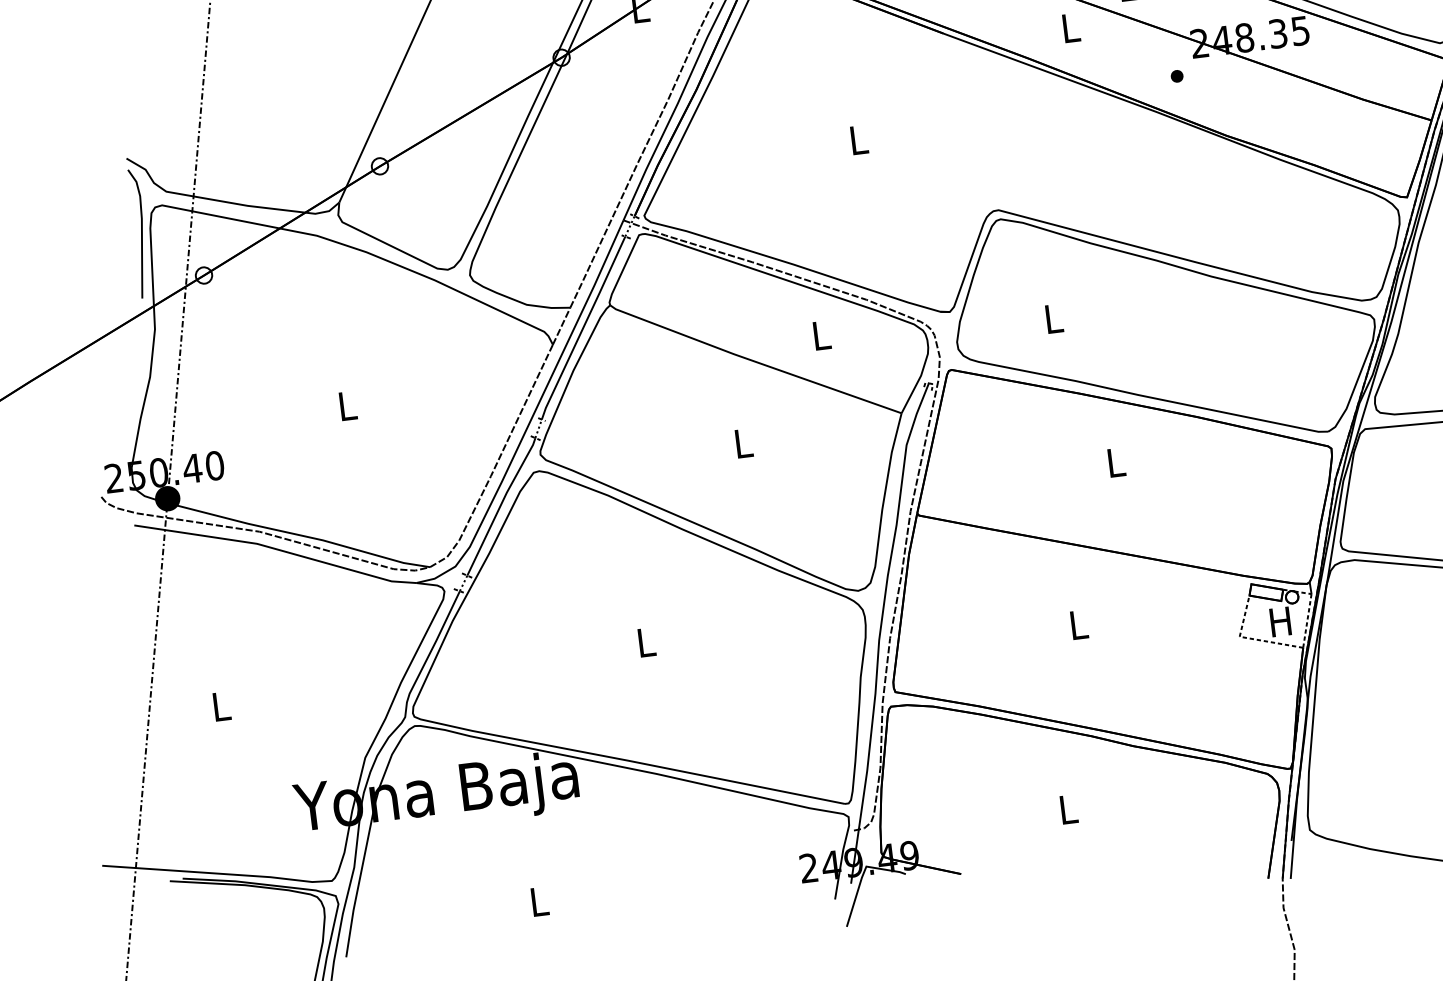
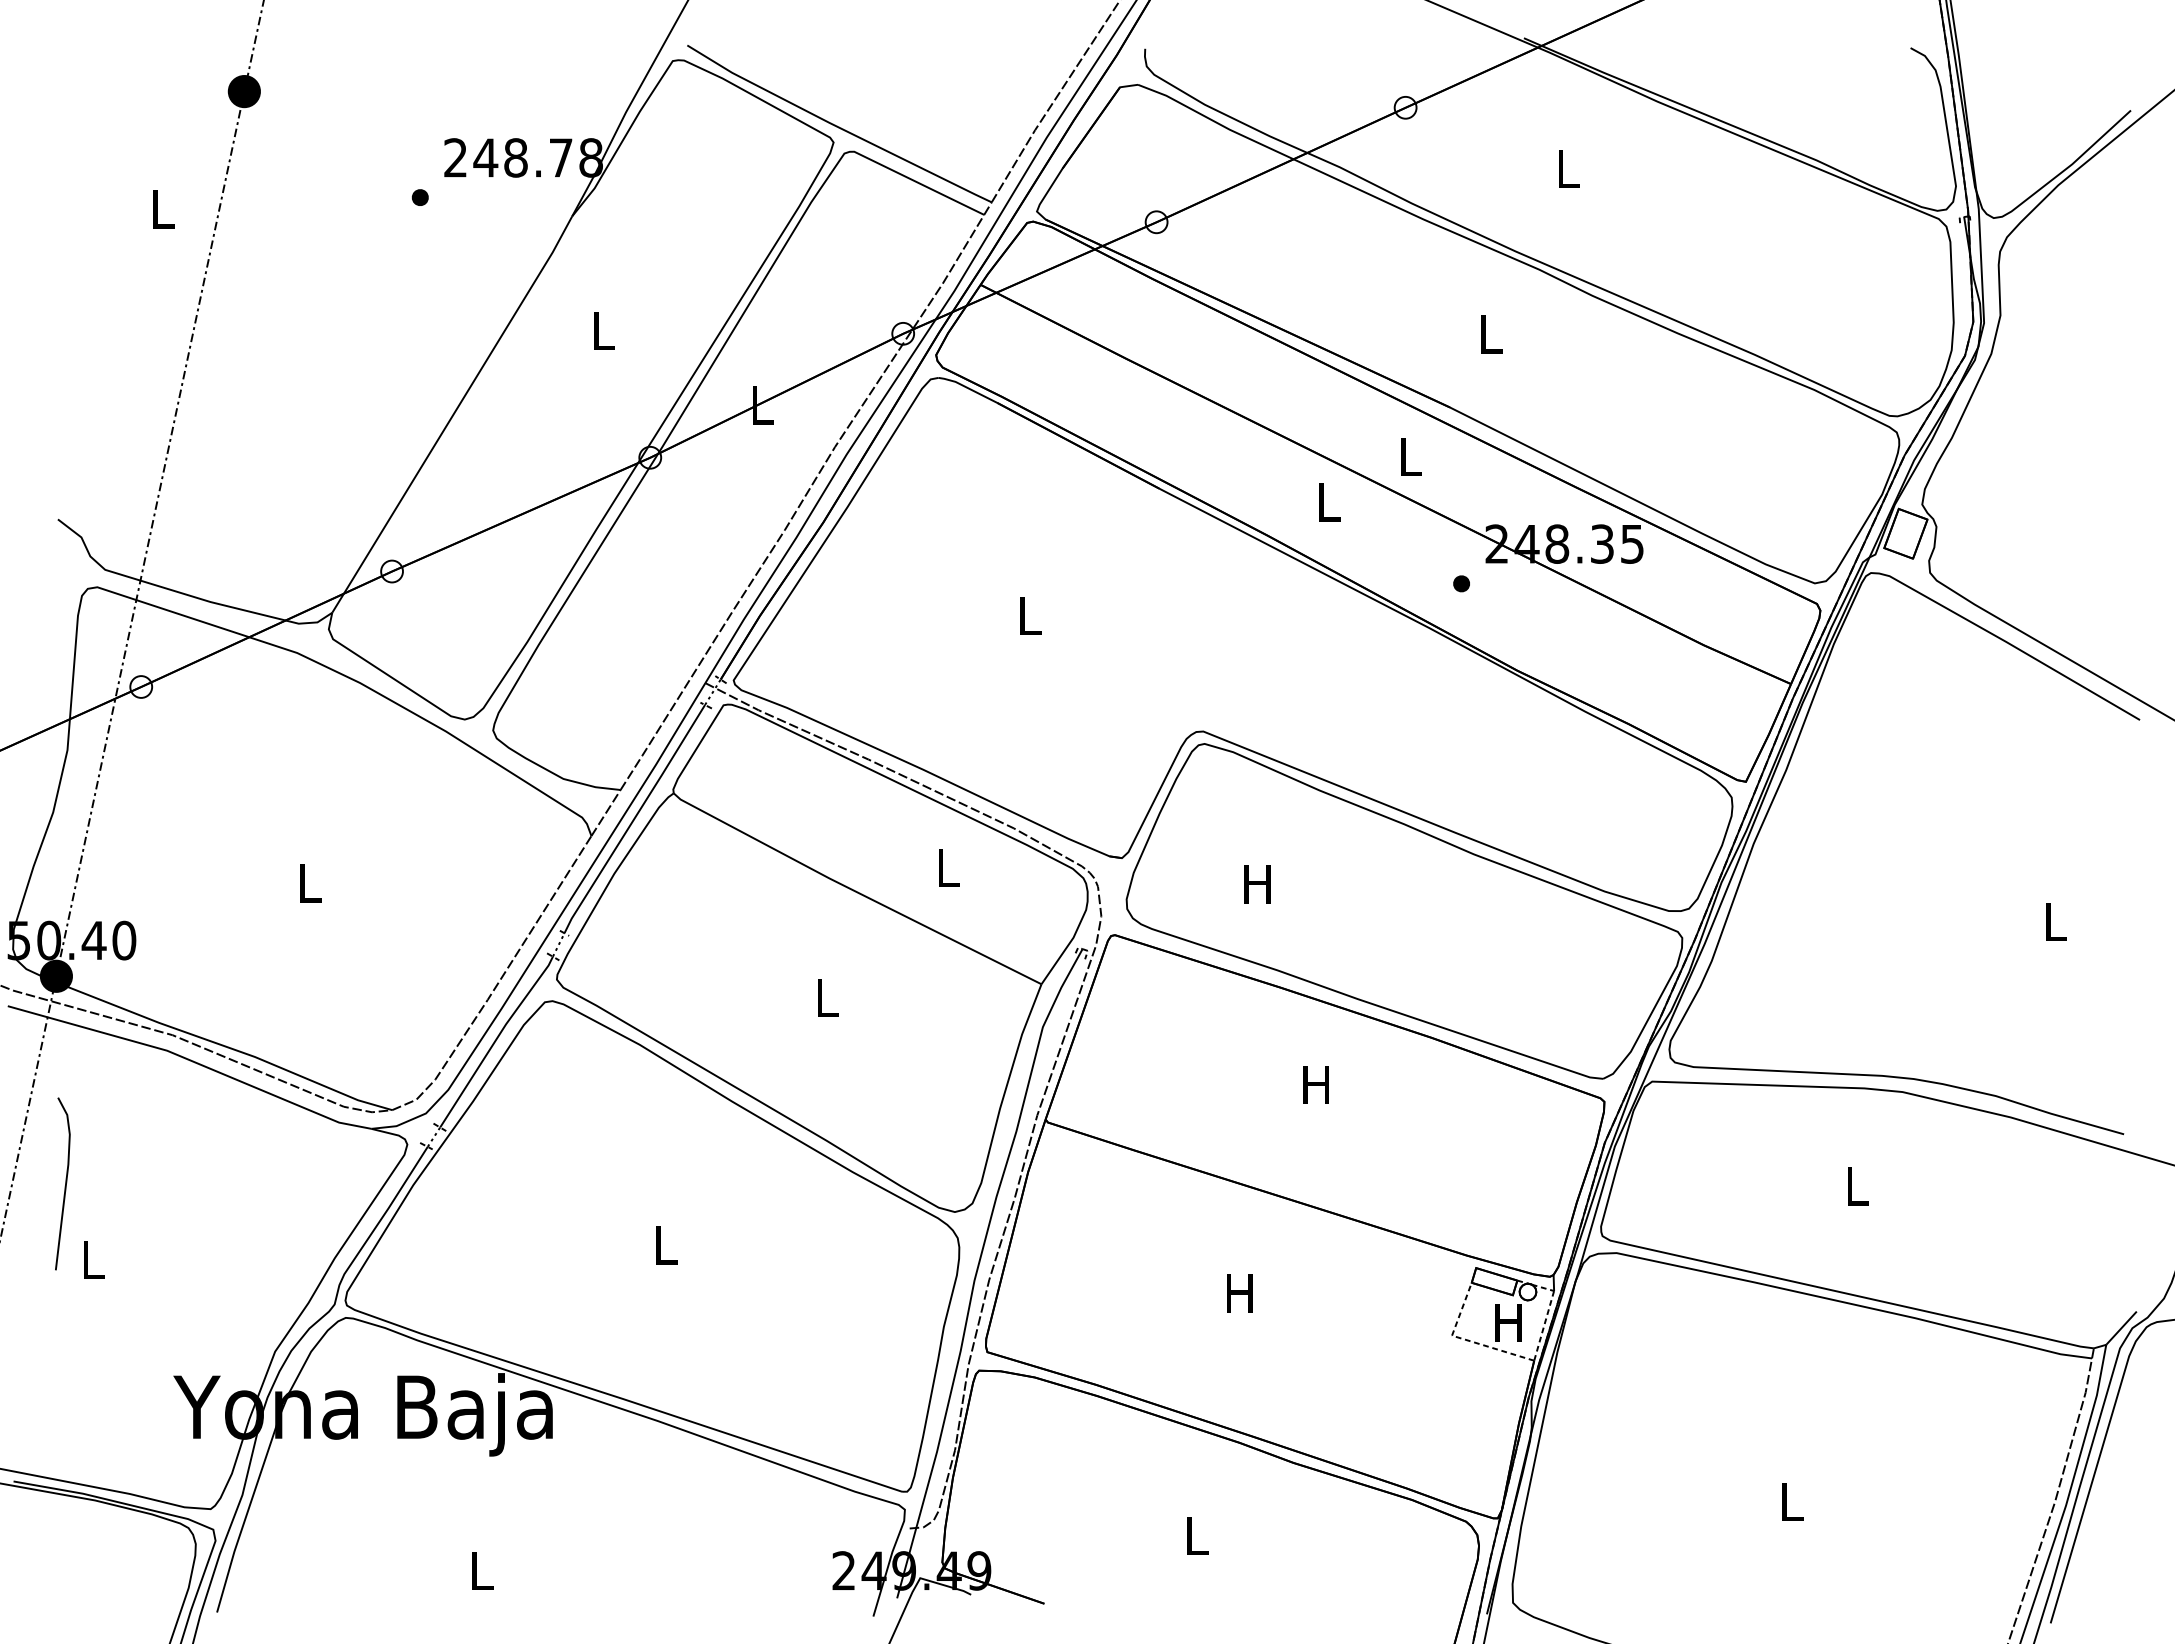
line: (141, 233) -> (65, 1183), moved
text: (1053, 319) -> (1257, 884), L -> H
text: (1114, 462) -> (1315, 1084), L -> H
text: (1077, 625) -> (1239, 1293), L -> H

